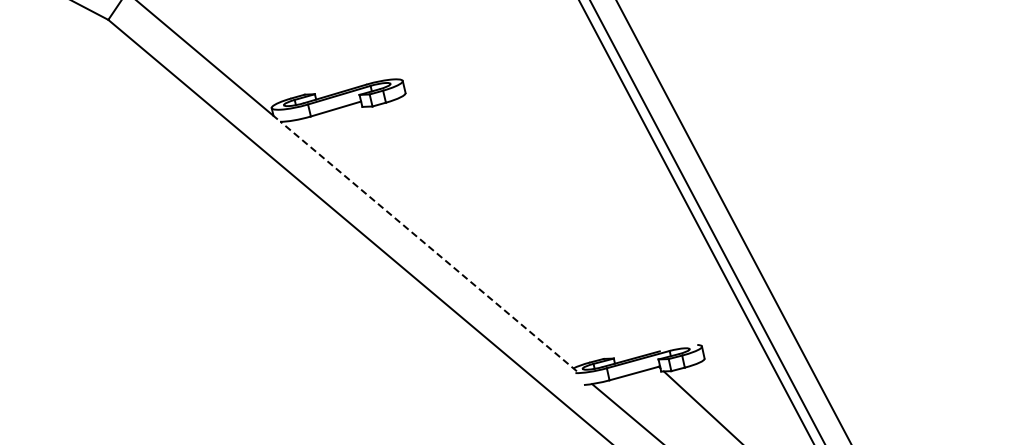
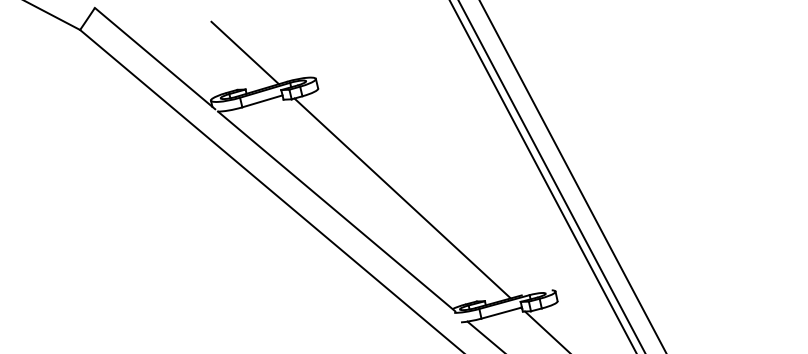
line: (314, 48) -> (245, 52), added
line: (511, 230) -> (402, 198), added
line: (428, 246) -> (336, 211), dashed -> solid

